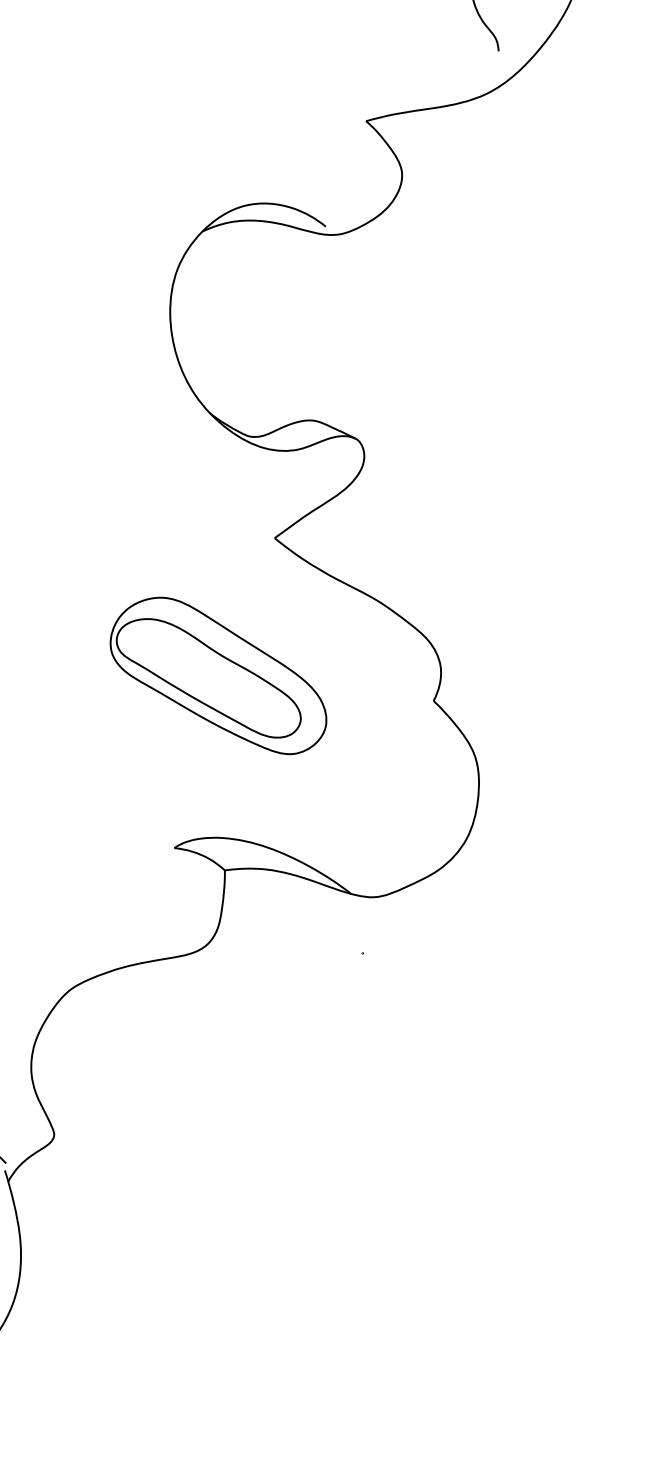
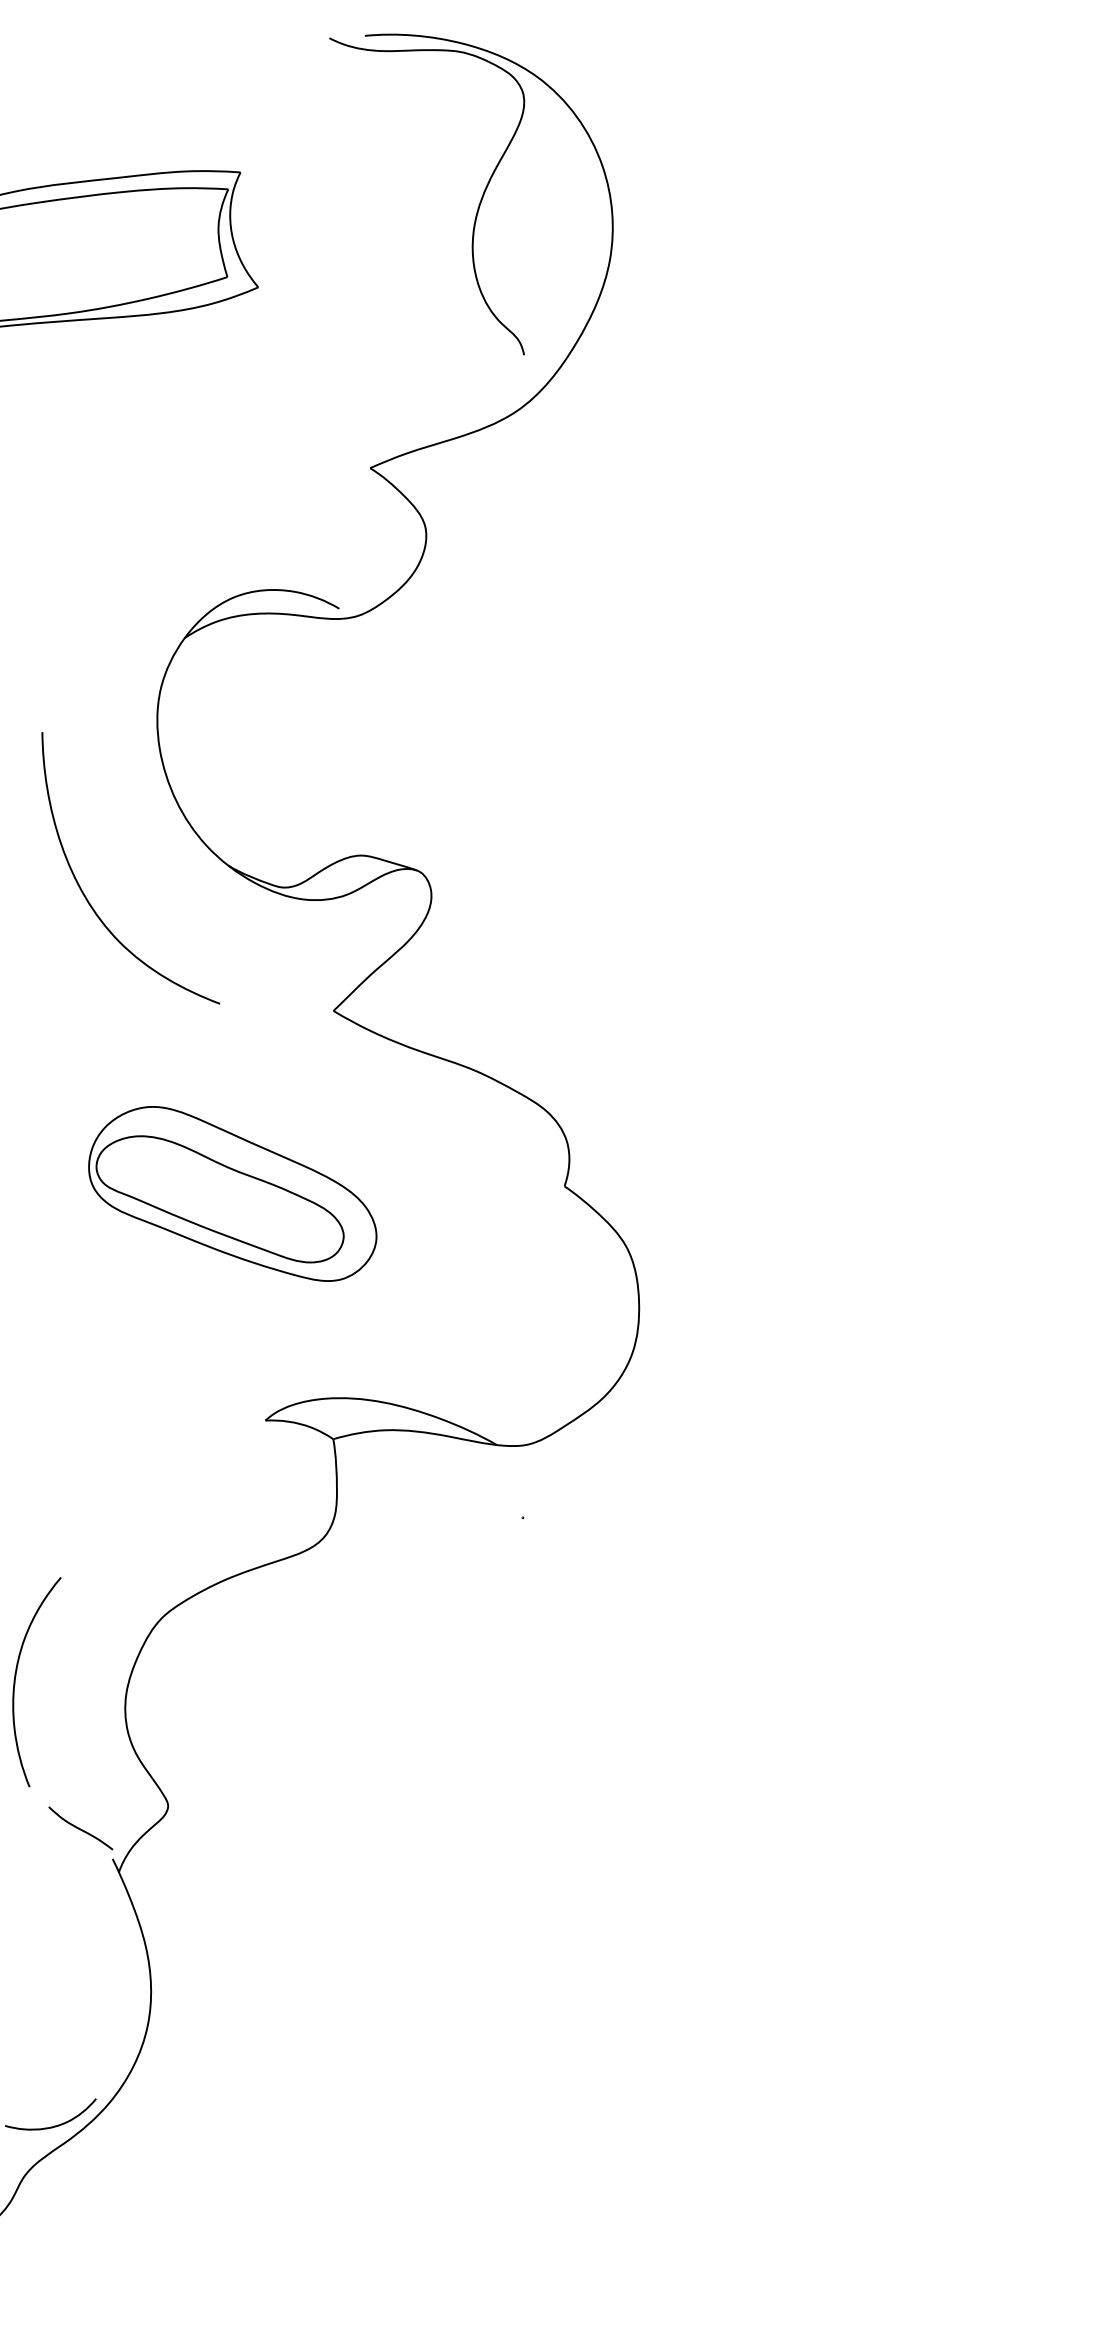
curve: (96, 420) -> (86, 896), added
part: (219, 674) -> (232, 1193), moved

